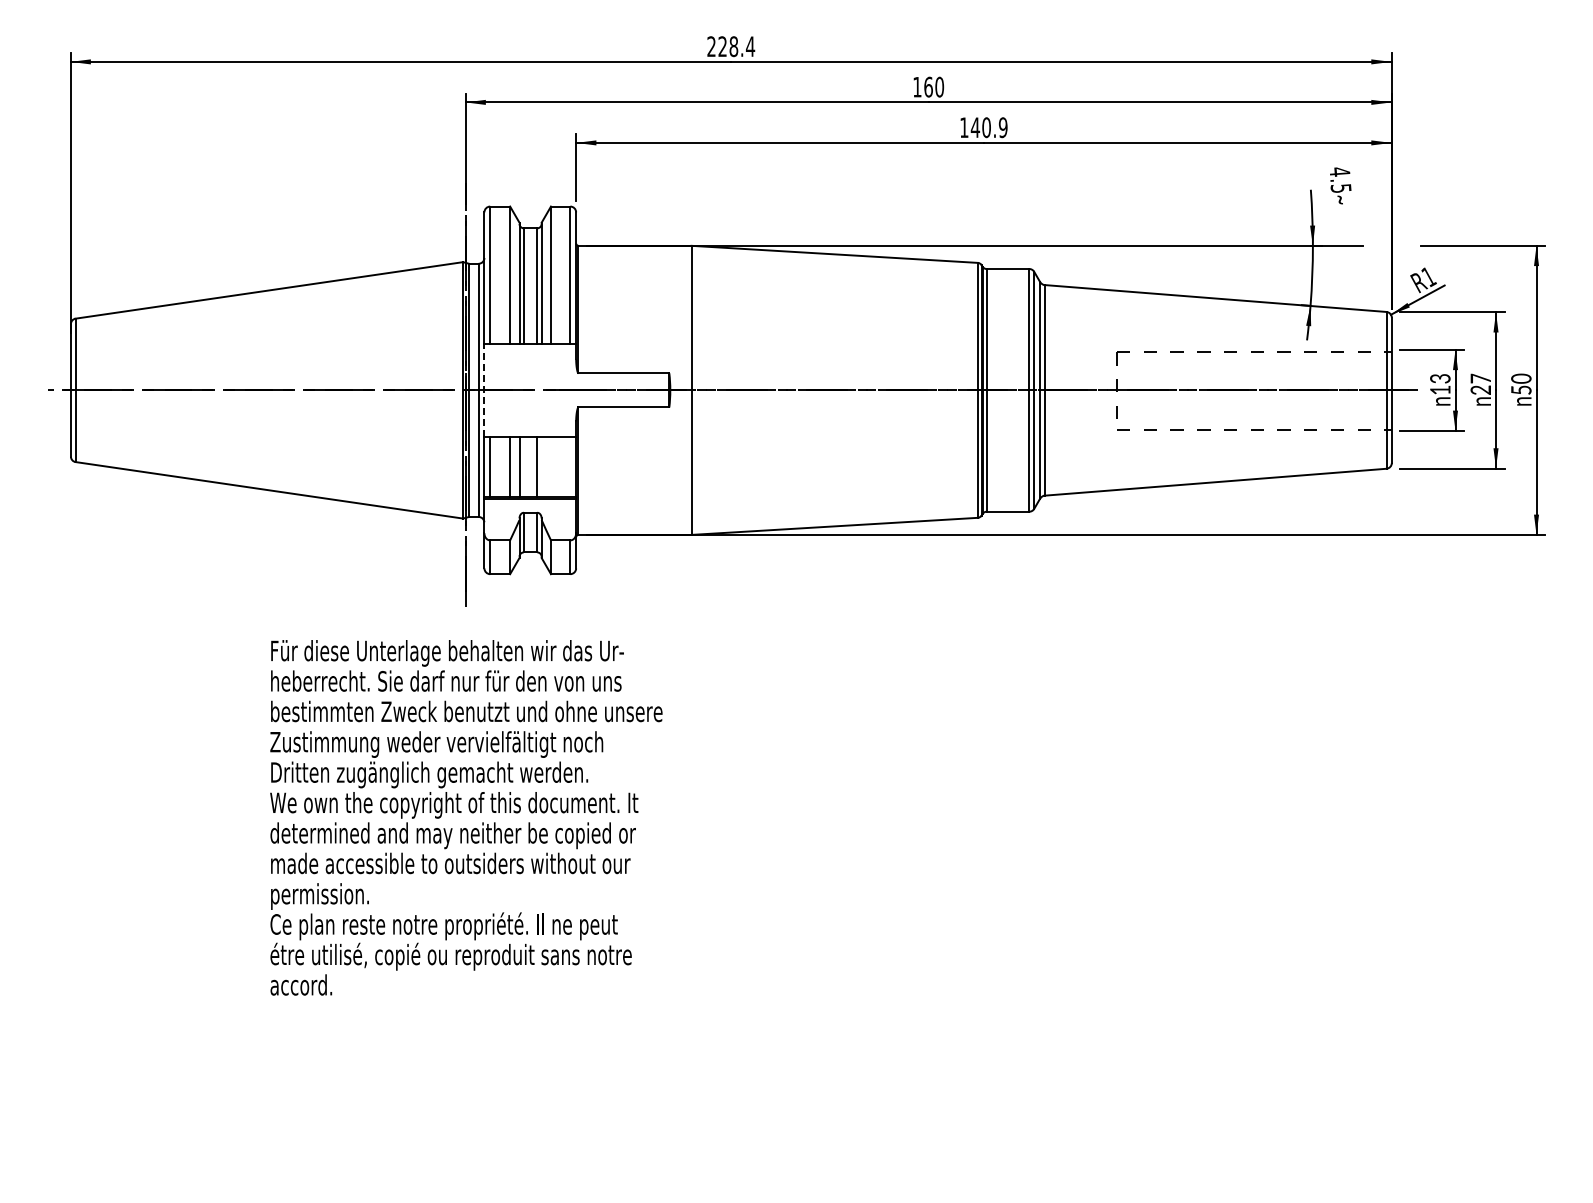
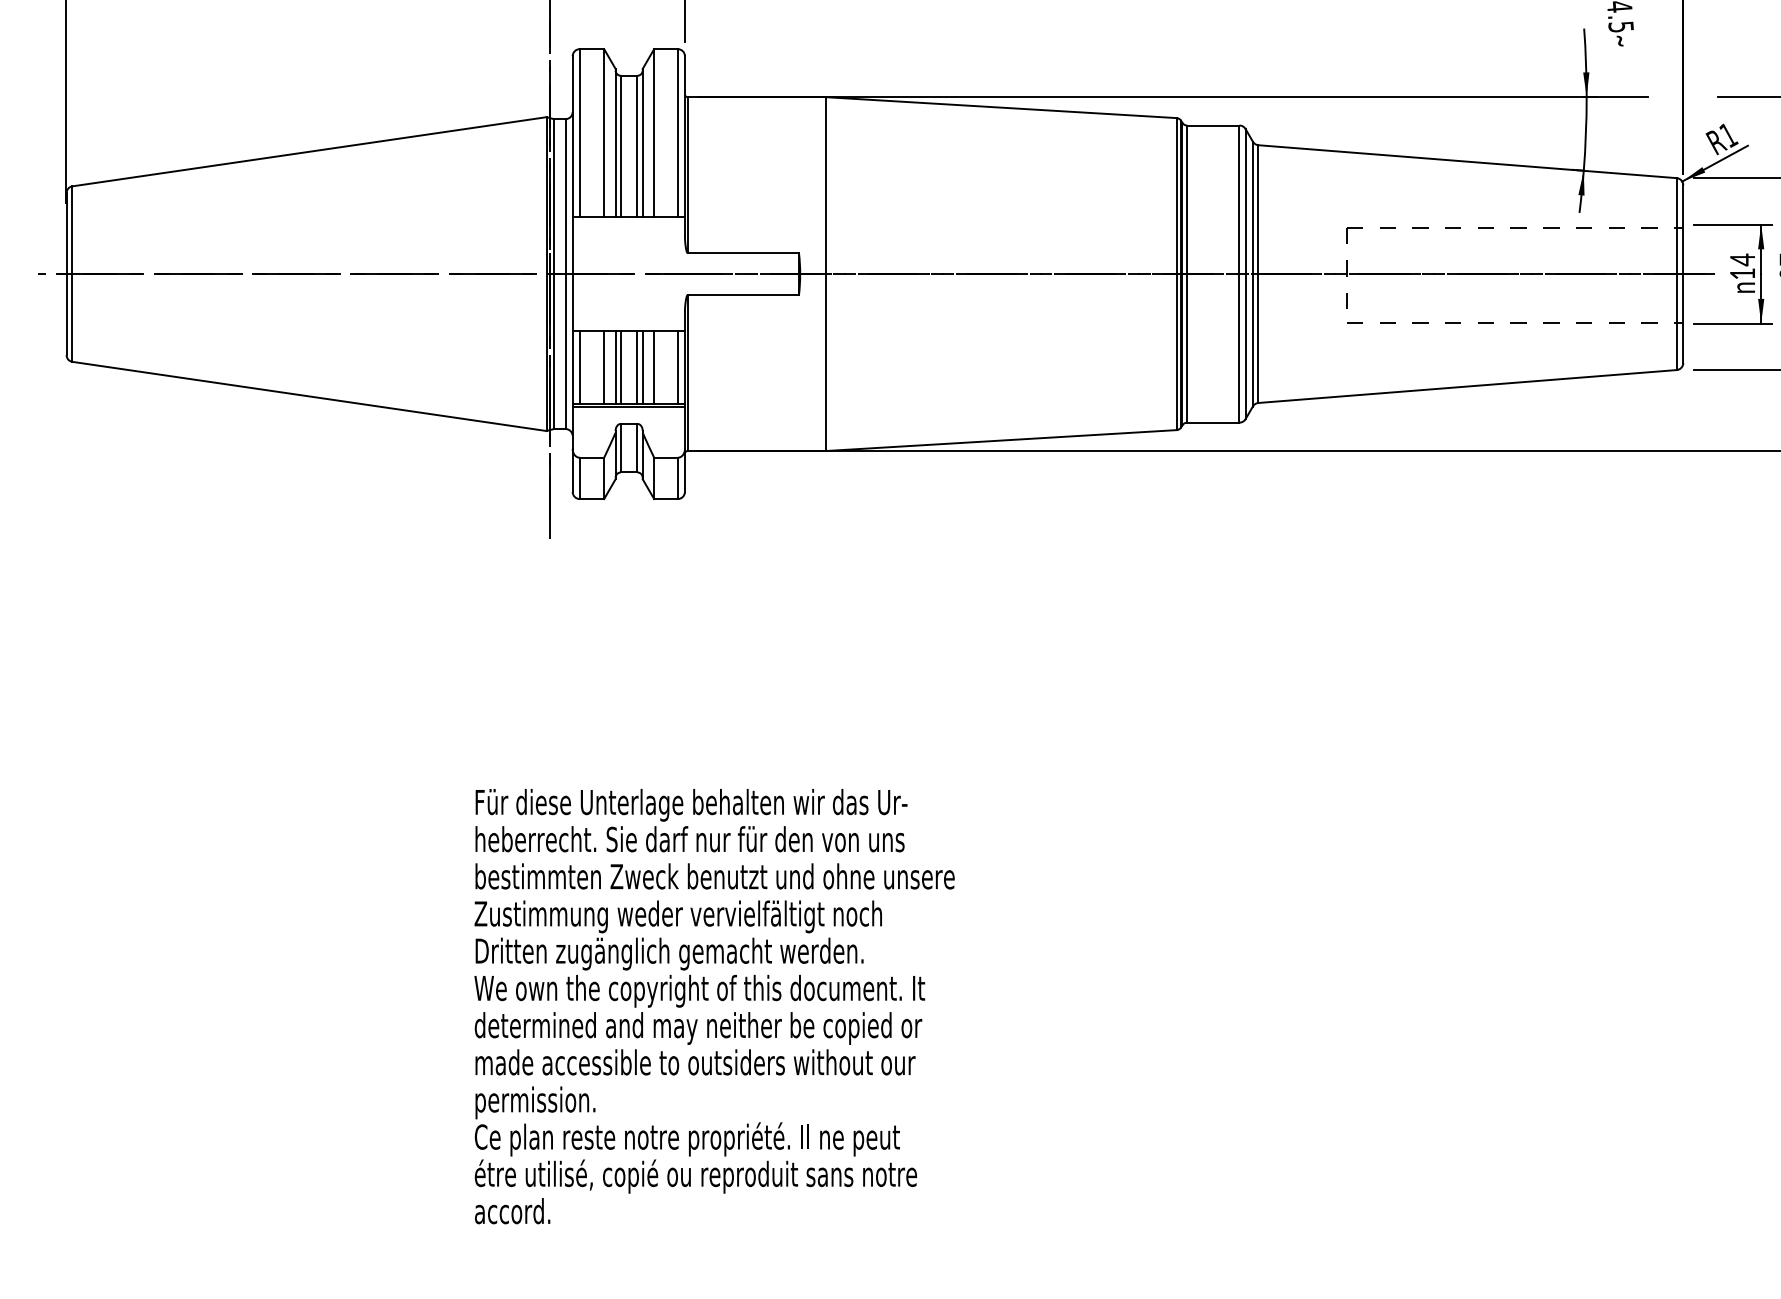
text: (1440, 378) -> (1742, 259), 13 -> 14
line: (484, 390) -> (572, 274), dashed -> solid
line: (523, 466) -> (620, 367), added
line: (541, 466) -> (642, 367), added
line: (550, 466) -> (653, 367), added
line: (570, 466) -> (678, 367), added
text: (466, 817) -> (714, 1006), moved

